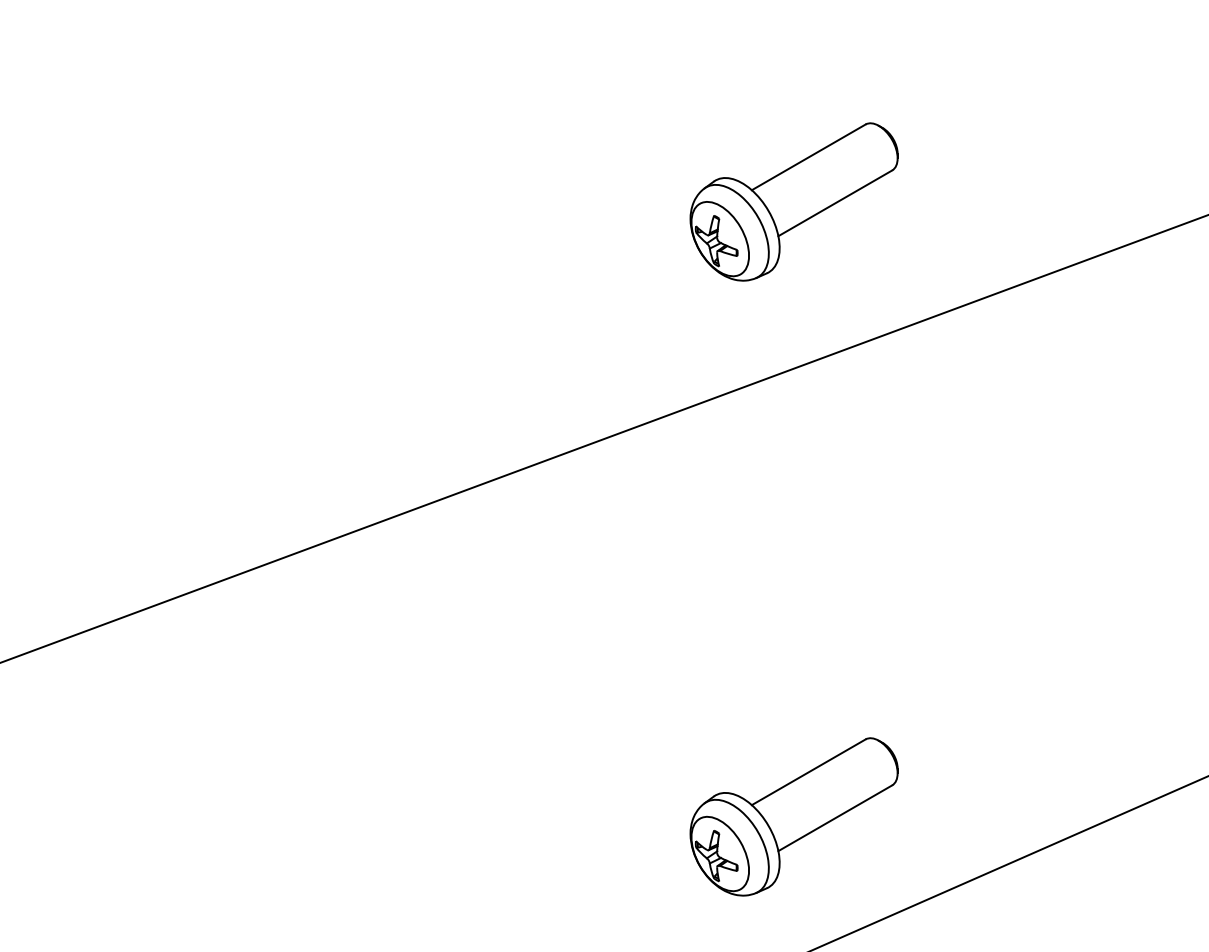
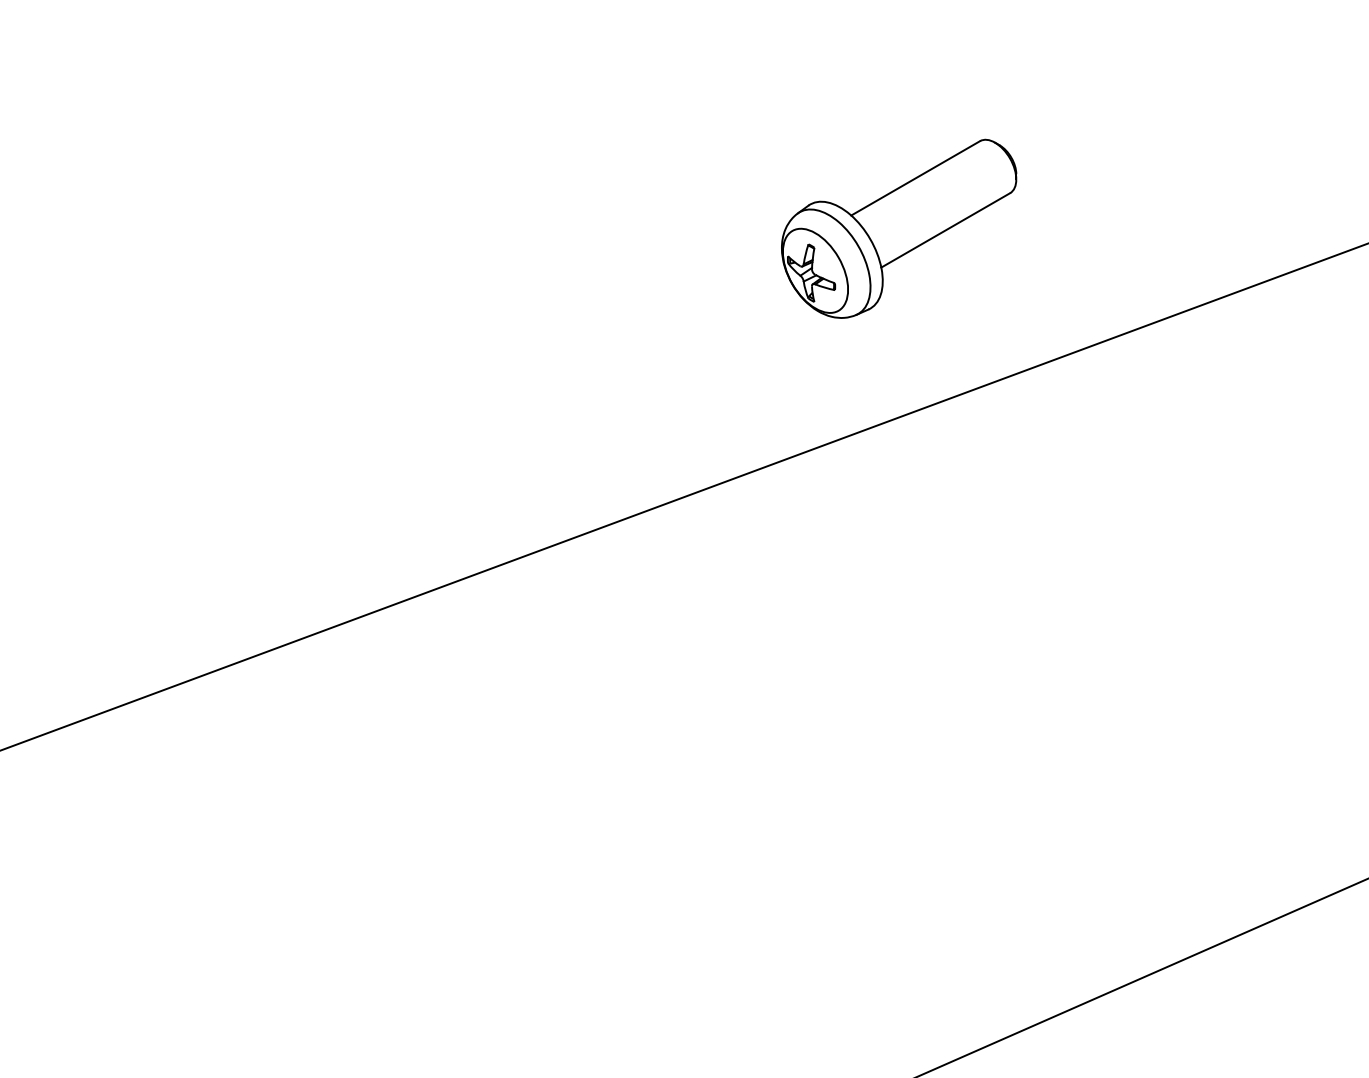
part: (794, 816) -> (899, 924), removed

